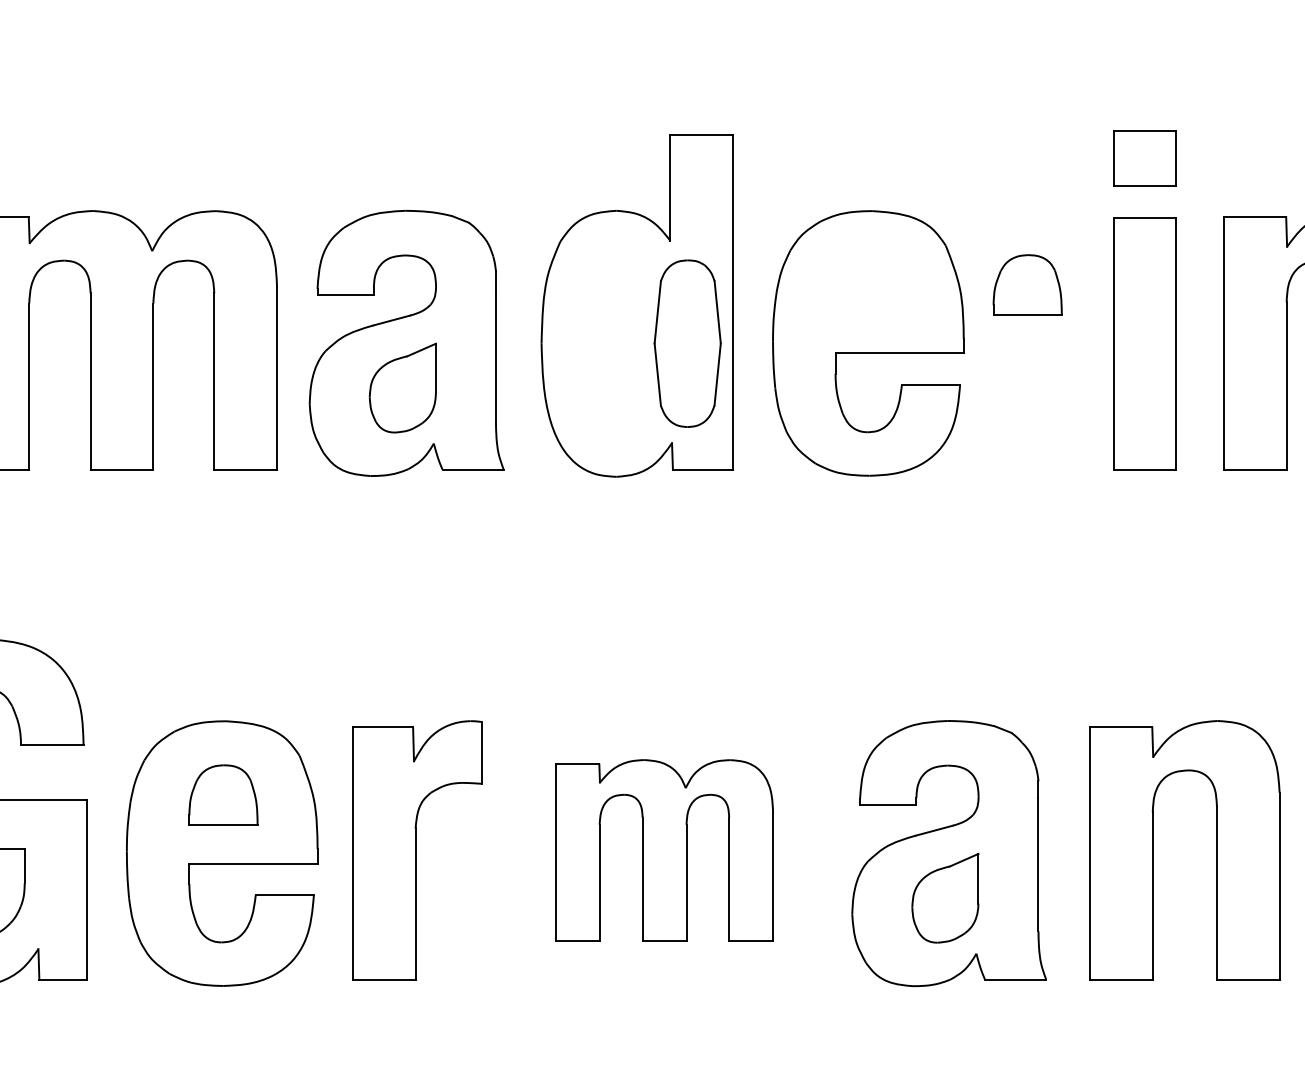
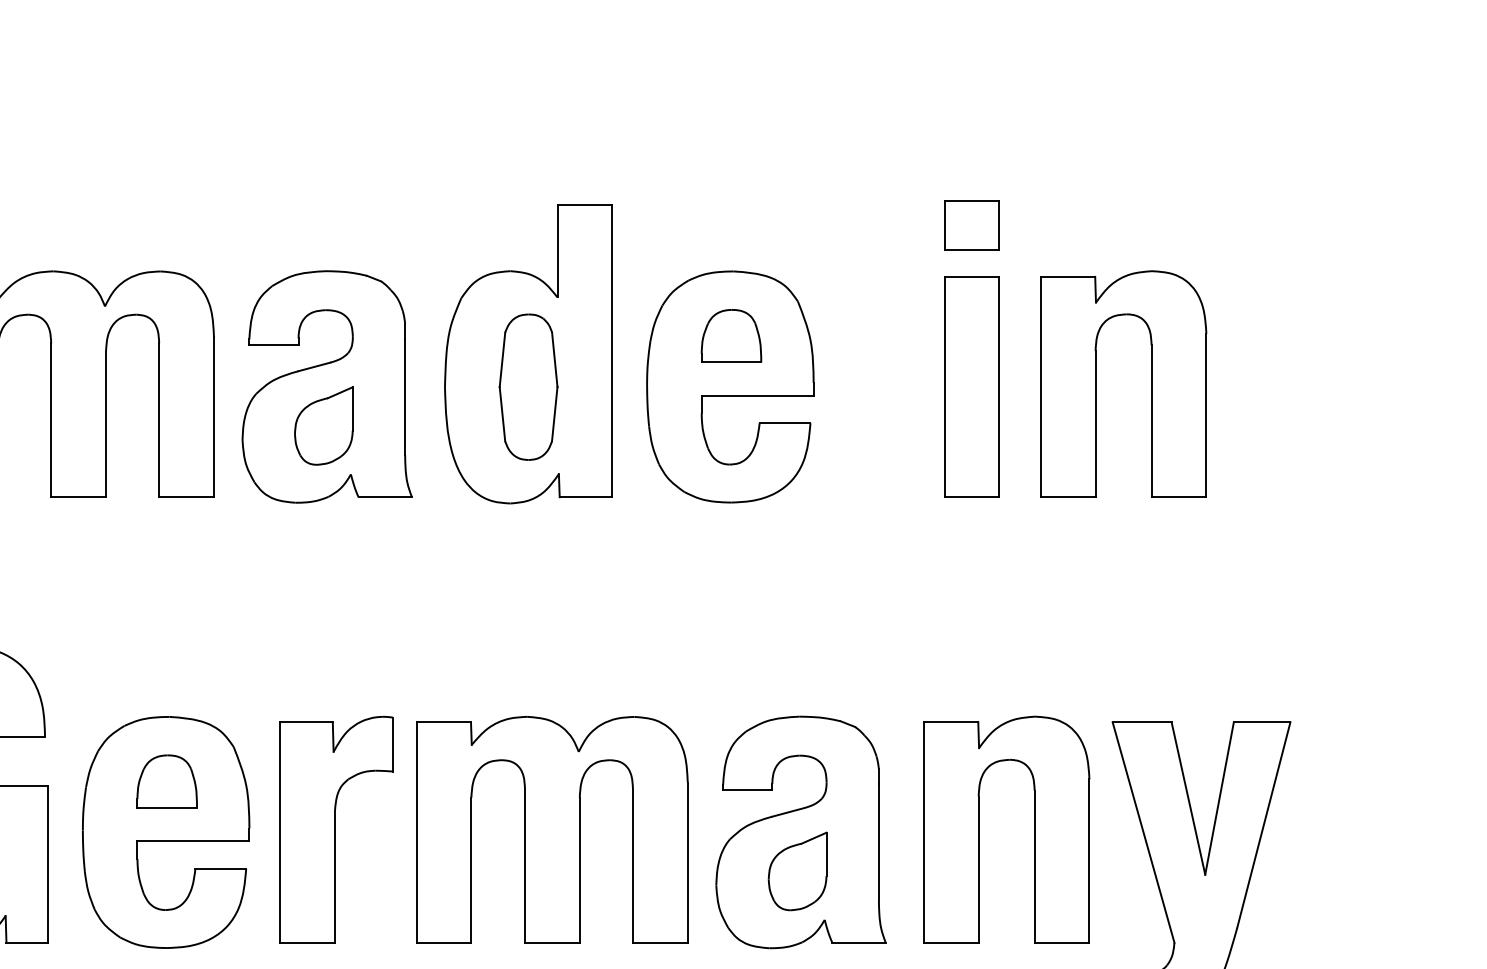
part: (1027, 284) -> (731, 335), moved
part: (687, 342) -> (528, 386), moved
part: (664, 850) -> (552, 829), size x1.43

